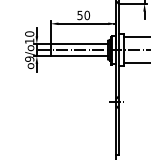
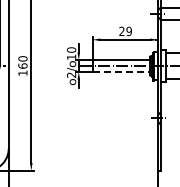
text: (83, 15) -> (125, 31), 50 -> 29
line: (79, 55) -> (121, 71), solid -> dashed
text: (29, 58) -> (71, 74), 9/ -> 2/

